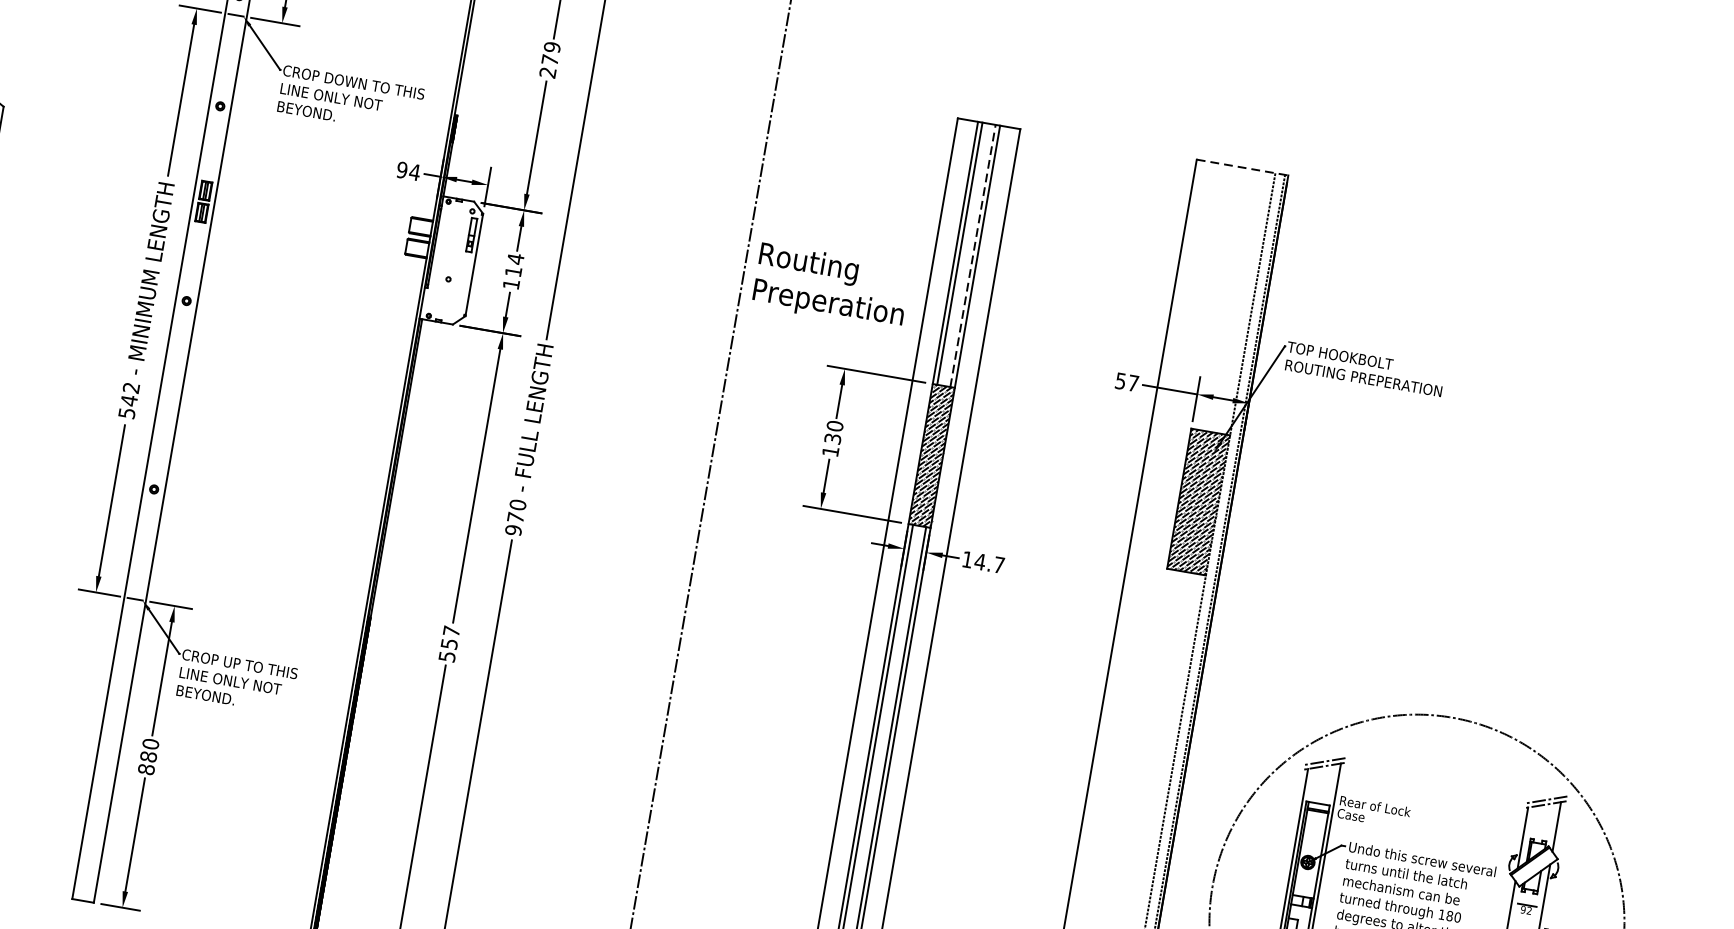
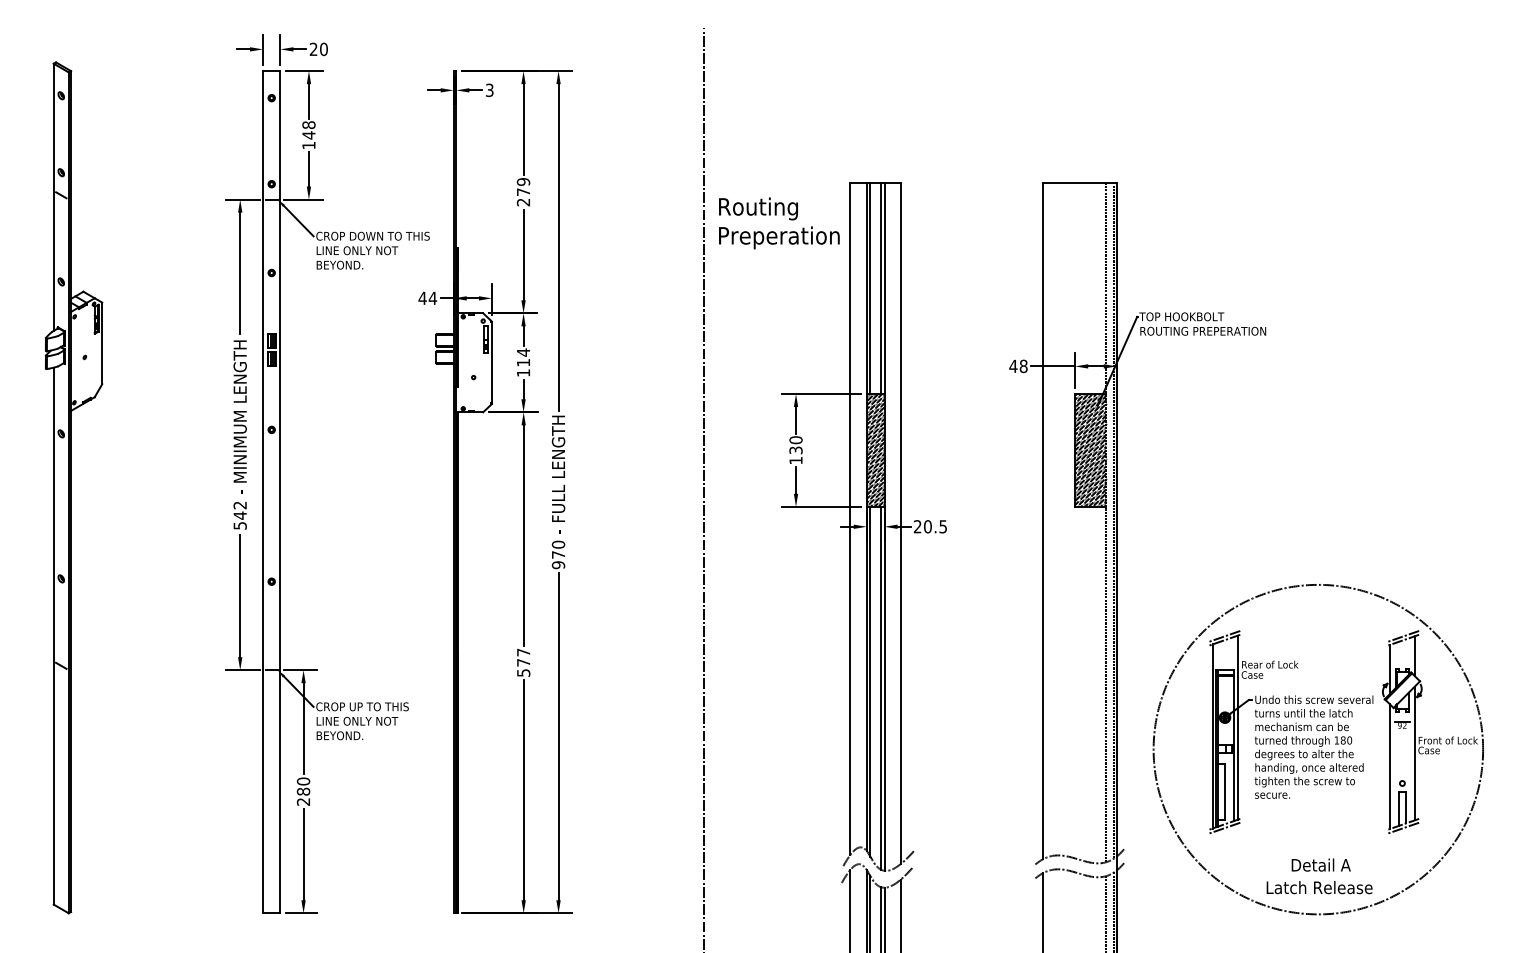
line: (1242, 167) -> (1079, 182), dashed -> solid
text: (401, 170) -> (422, 298), 94 -> 44
line: (972, 256) -> (880, 288), dashed -> solid
text: (831, 286) -> (779, 223), moved
text: (1126, 382) -> (1018, 366), 57 -> 48
text: (982, 561) -> (929, 526), 14.7 -> 20.5
text: (449, 643) -> (523, 662), 557 -> 577
text: (146, 768) -> (303, 801), 880 -> 280

